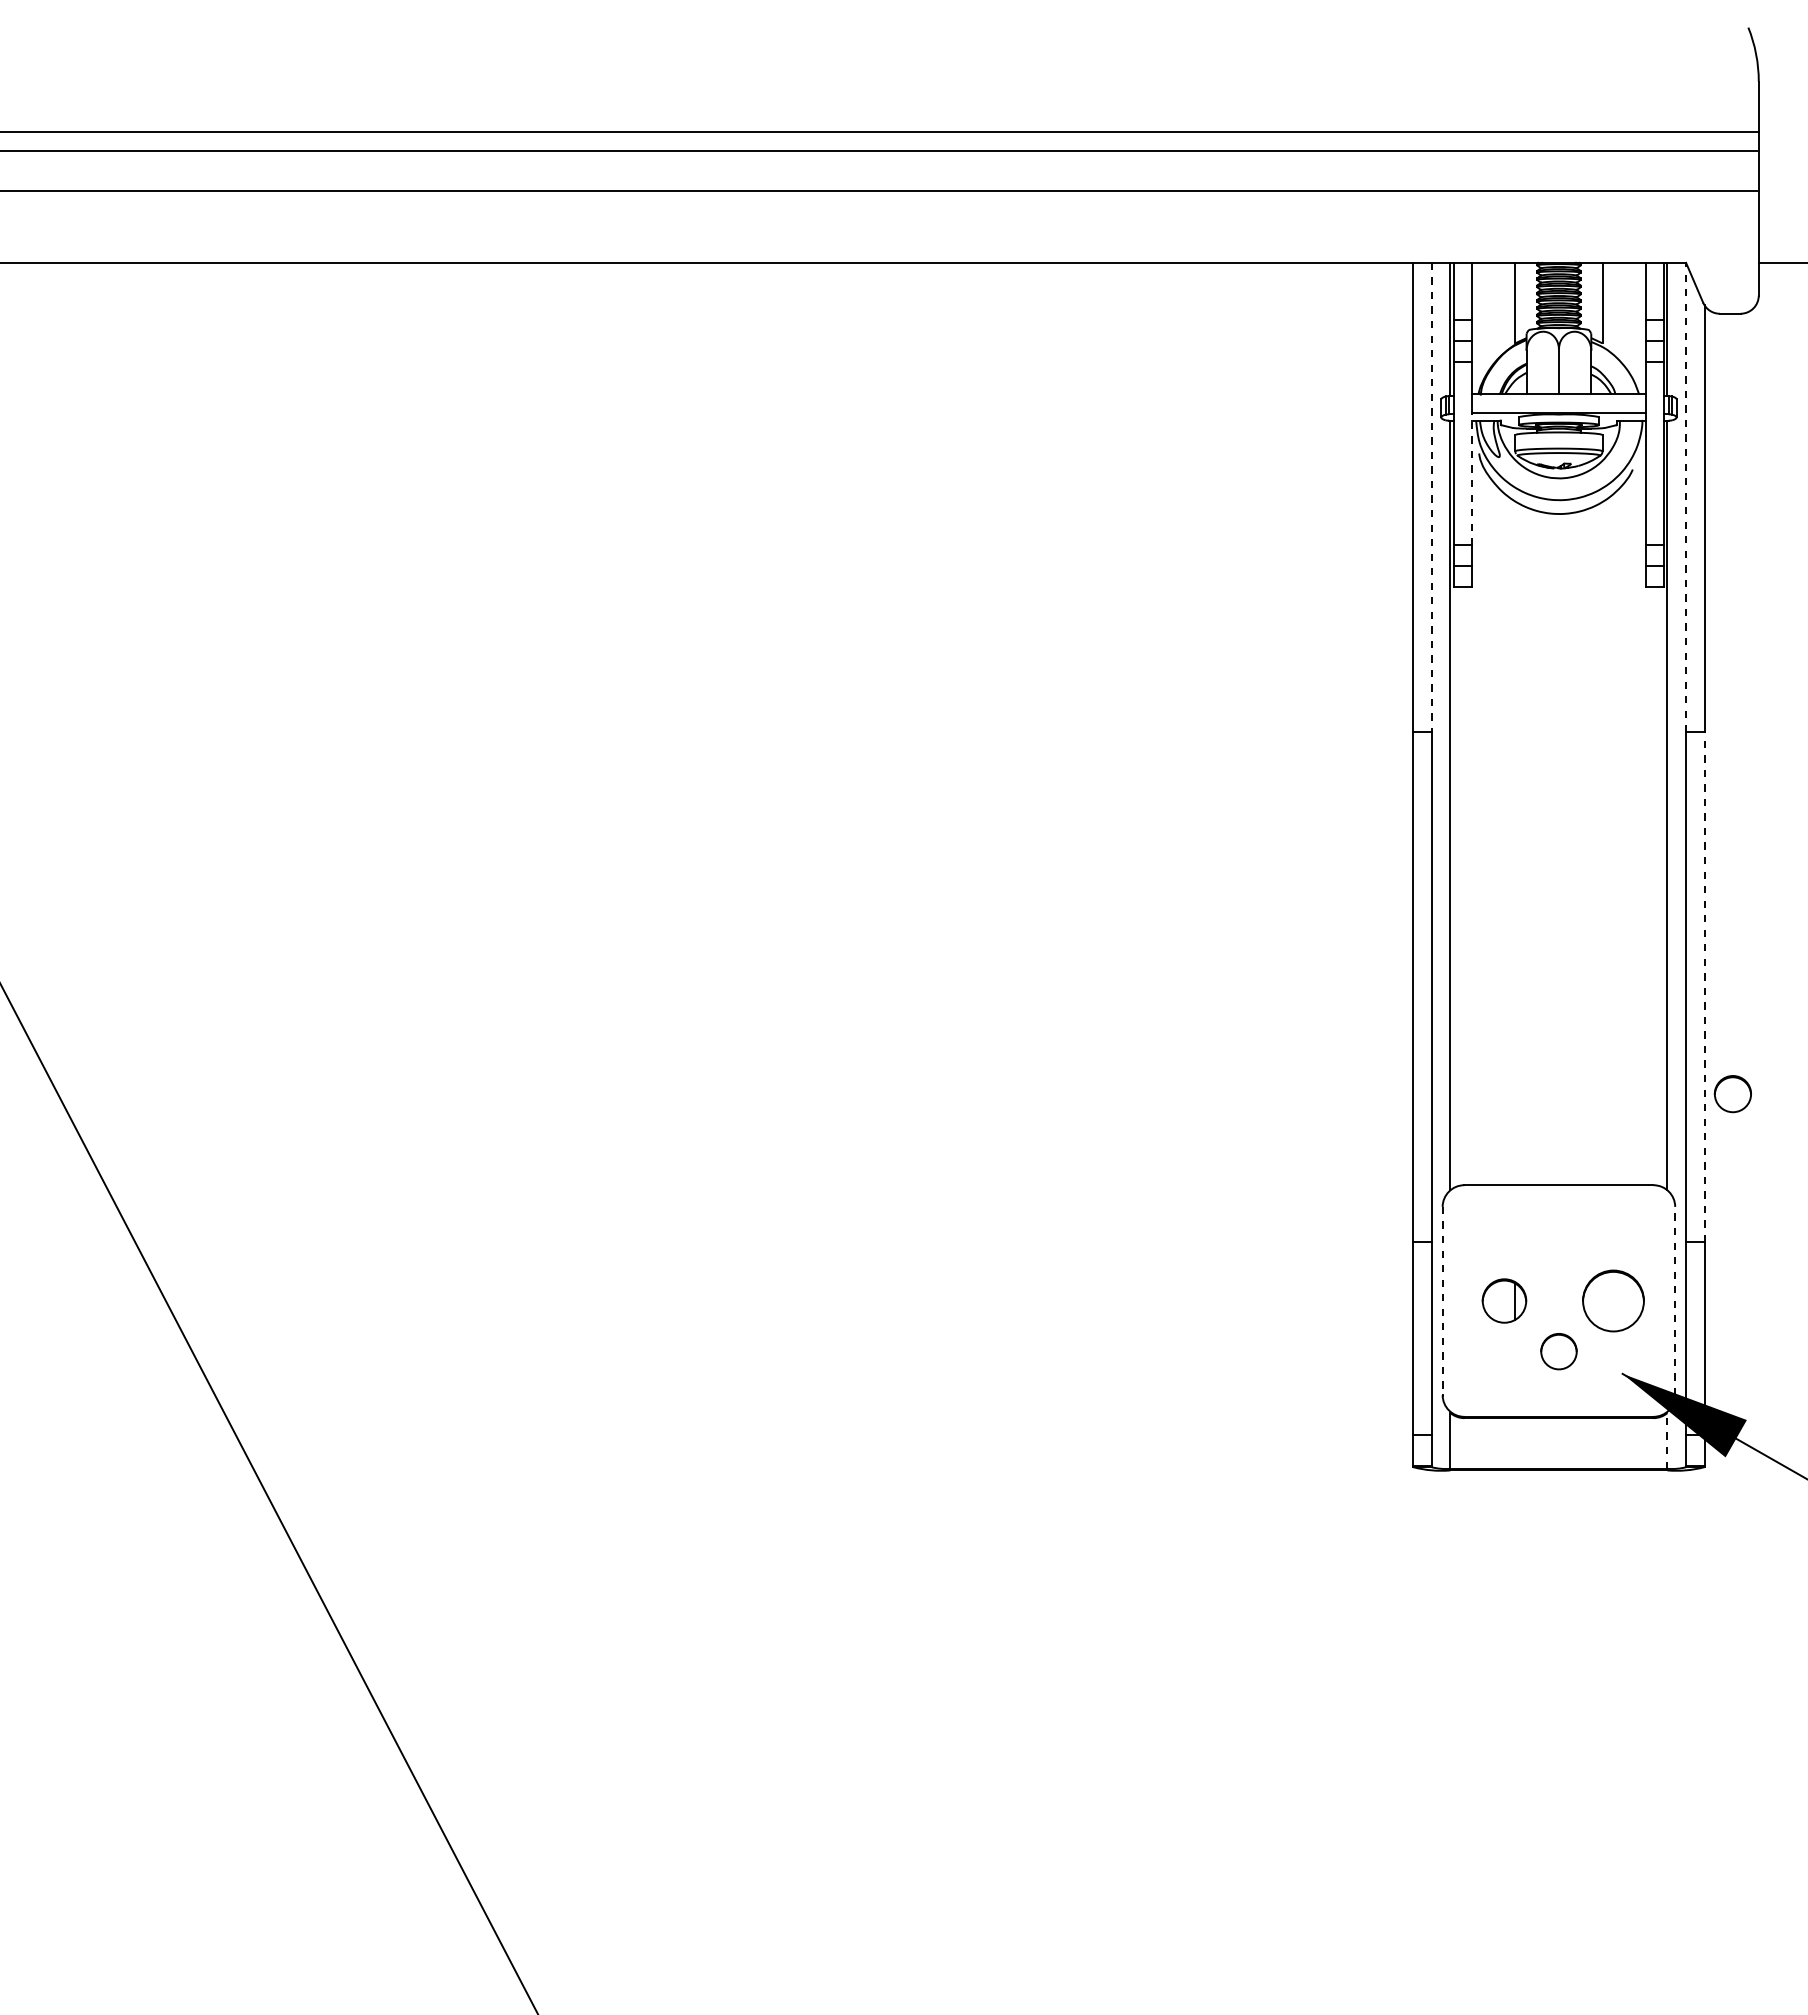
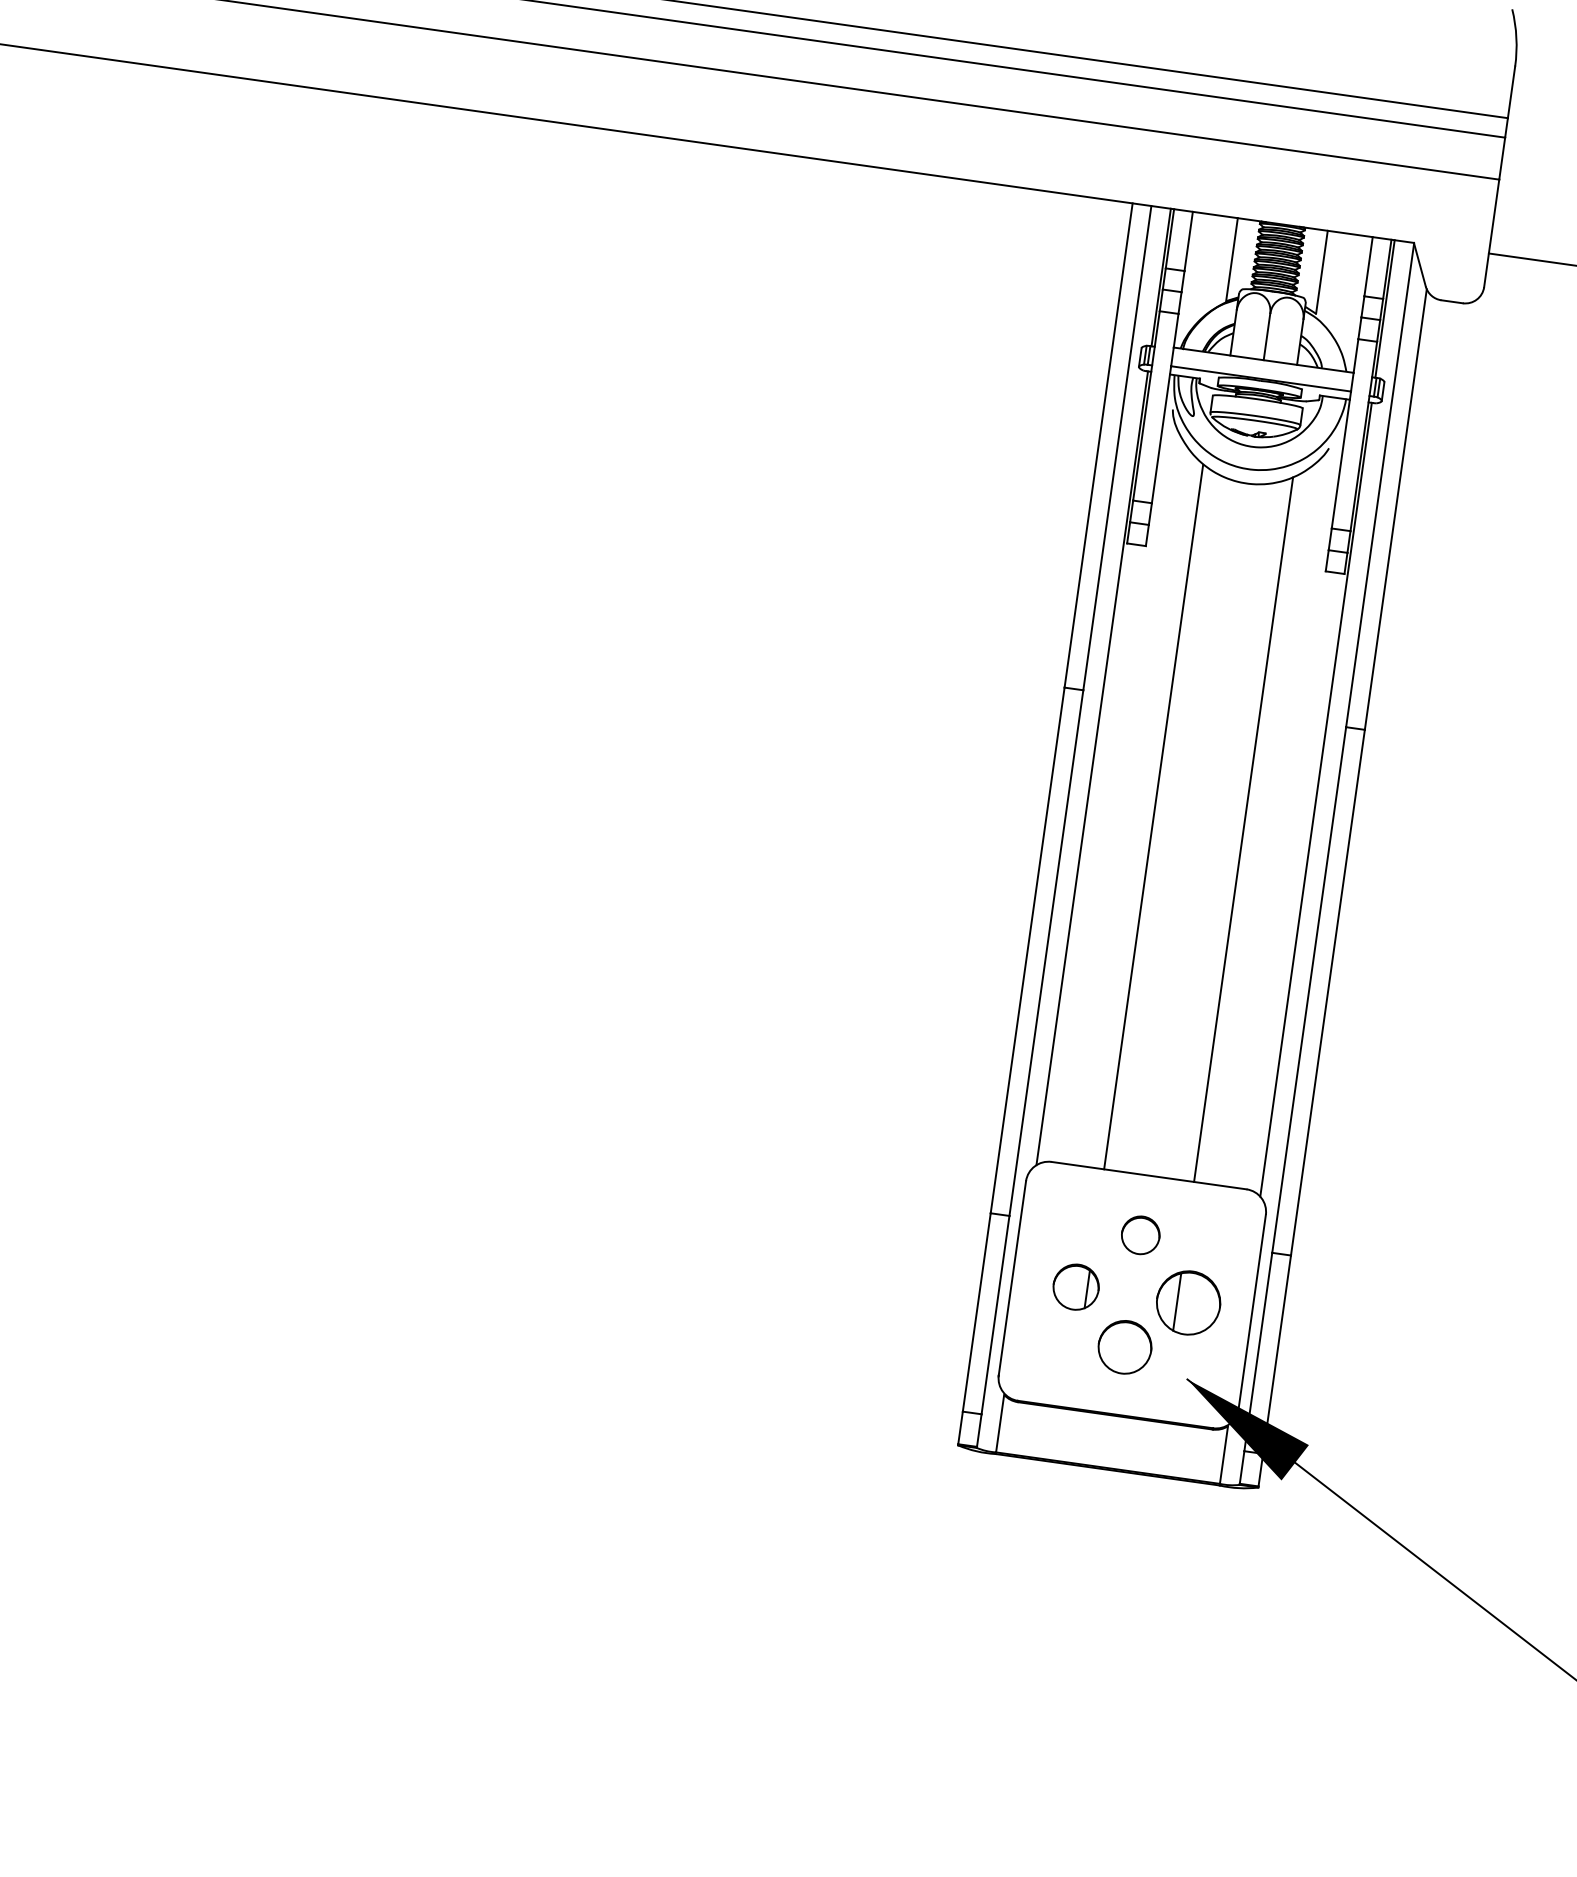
line: (1471, 478) -> (1161, 434), dashed -> solid
line: (1431, 497) -> (1117, 447), dashed -> solid
line: (1686, 497) -> (1380, 484), dashed -> solid
line: (1515, 843) -> (1153, 816), added
line: (1602, 843) -> (1243, 829), added
line: (1704, 987) -> (1327, 992), dashed -> solid
circle: (1732, 1094) -> (1140, 1235), moved
line: (1675, 1300) -> (1252, 1311), dashed -> solid
line: (1442, 1301) -> (1012, 1278), dashed -> solid
line: (1602, 1301) -> (1177, 1301), added
part: (1558, 1351) -> (1124, 1347), size x1.43
line: (1667, 1440) -> (1224, 1454), dashed -> solid

